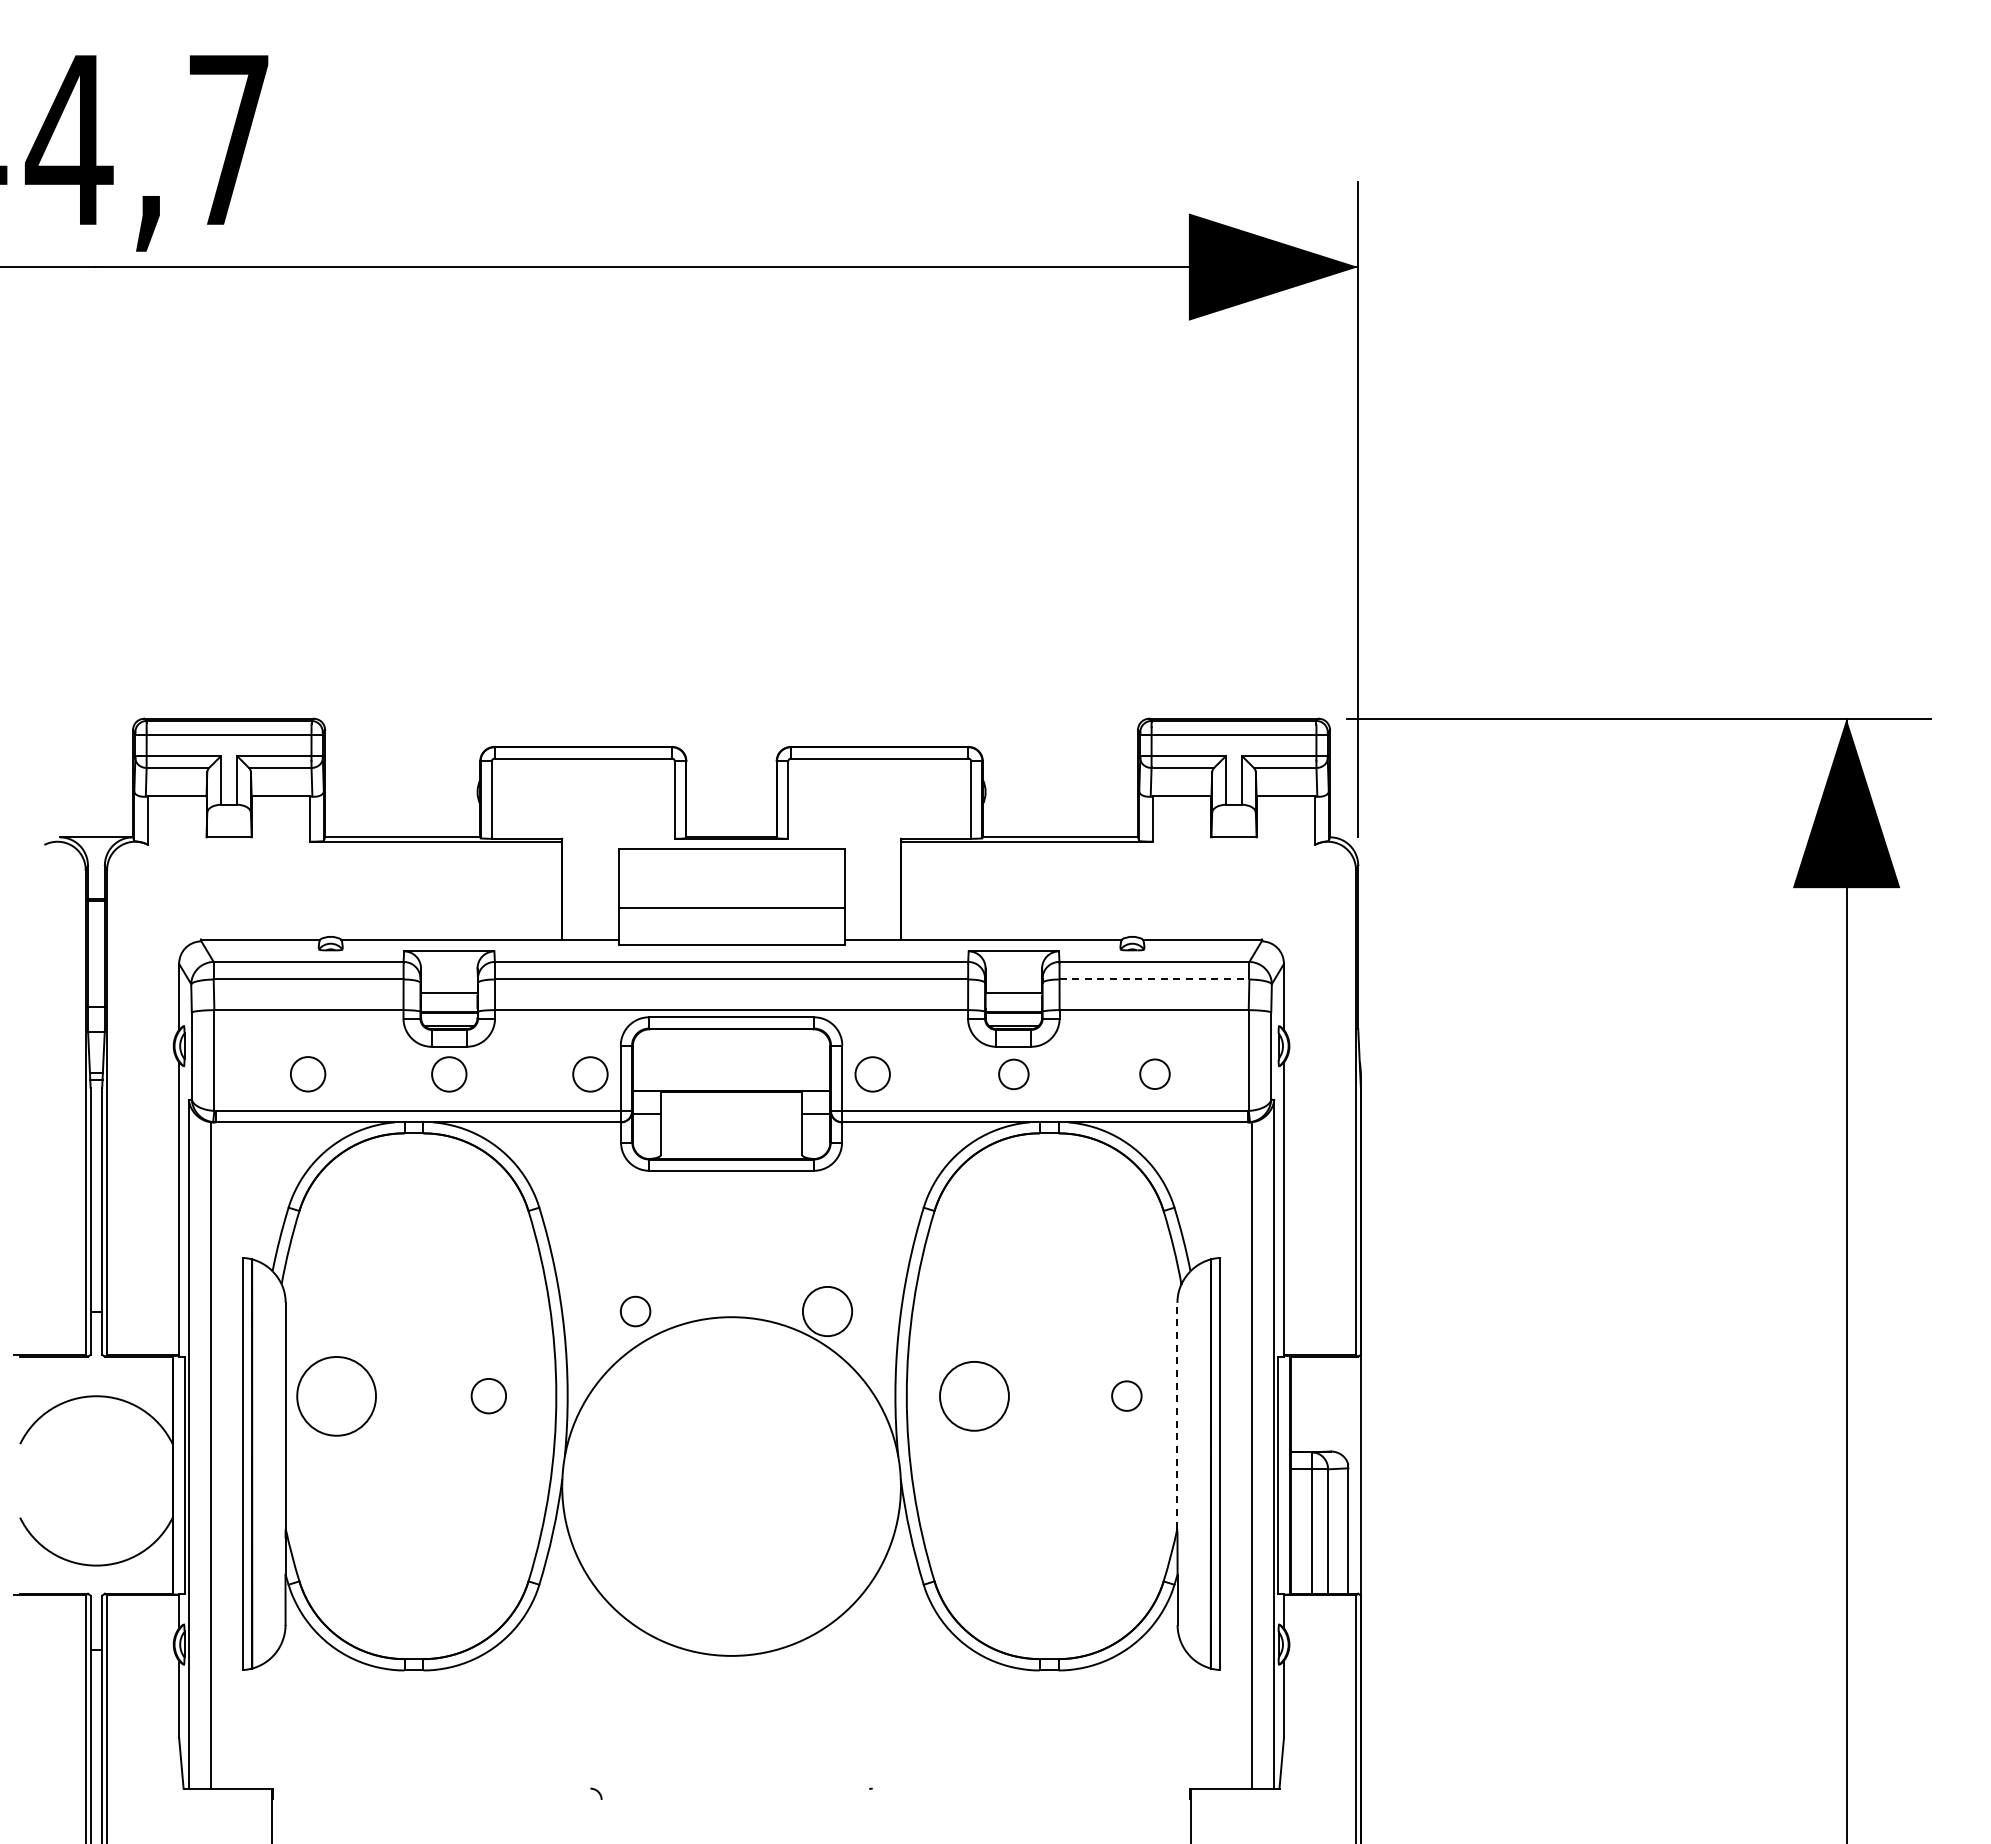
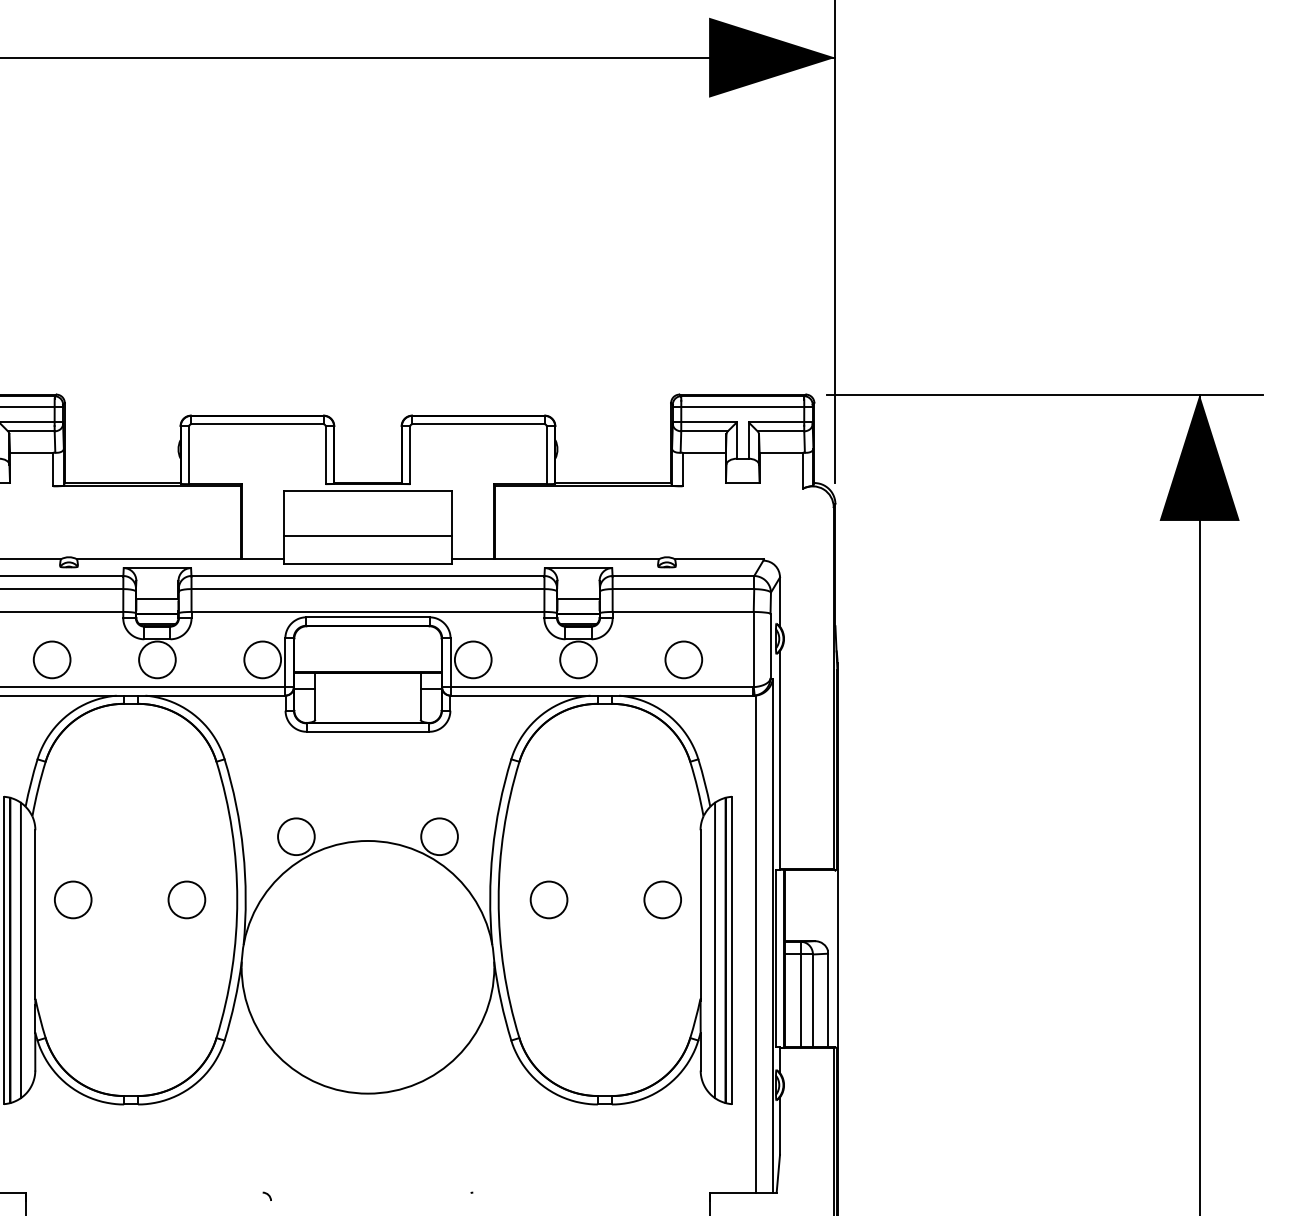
line: (1154, 979) -> (683, 589), dashed -> solid
circle: (307, 1073) -> (51, 659), size x1.43
circle: (1154, 1073) -> (683, 659), size x1.67
circle: (448, 1074) -> (156, 659), size x1.43
circle: (590, 1074) -> (262, 659), size x1.43
circle: (872, 1074) -> (473, 659), size x1.43
circle: (1013, 1074) -> (578, 659), size x1.67
circle: (635, 1311) -> (296, 836), size x1.67
circle: (335, 1395) -> (72, 899), size x0.62
circle: (488, 1395) -> (186, 899), size x1.43
circle: (973, 1395) -> (548, 899), size x0.71
circle: (1126, 1395) -> (662, 899), size x1.67
line: (1177, 1415) -> (700, 914), dashed -> solid
line: (266, 1463) -> (21, 950), added
line: (1196, 1463) -> (714, 950), added

